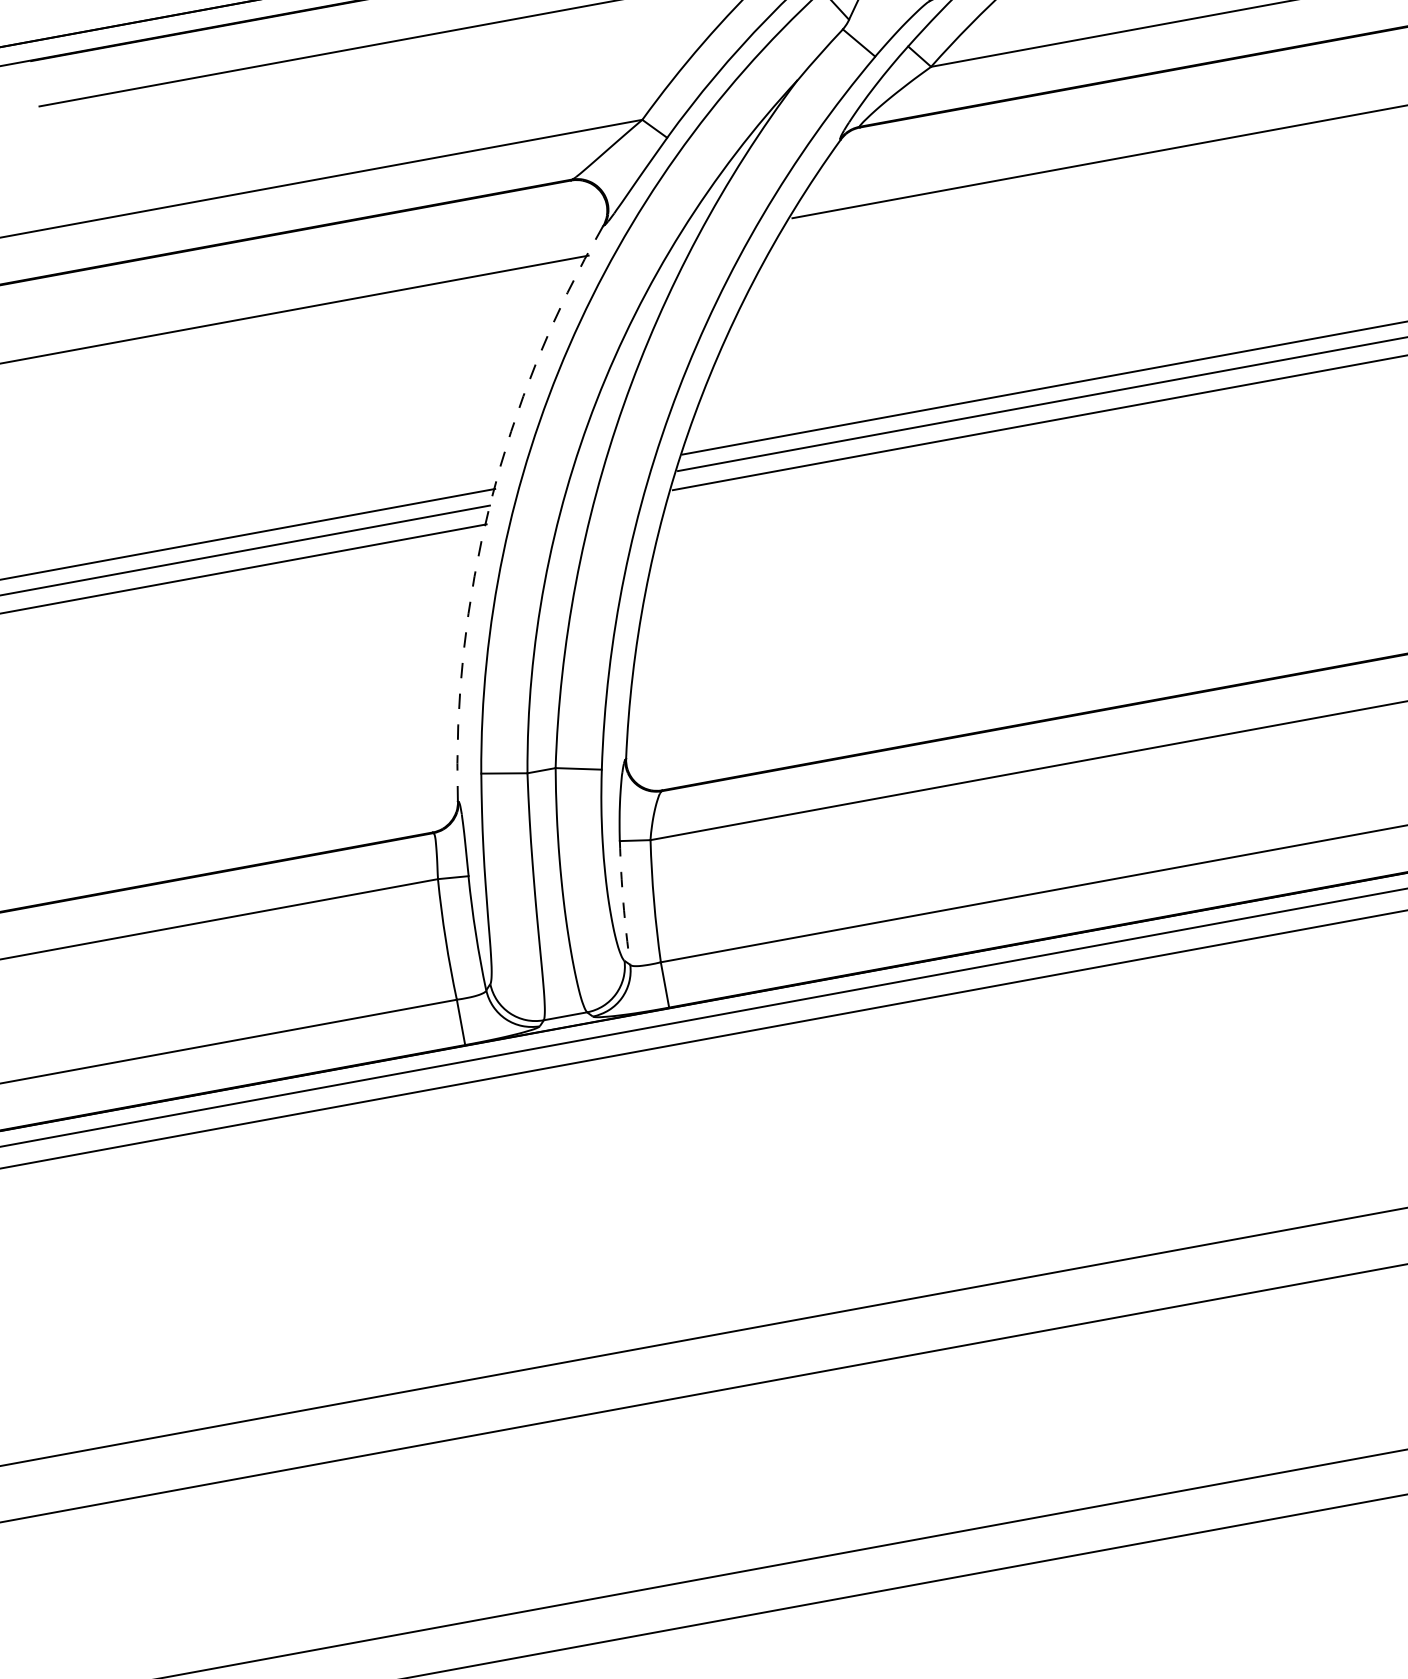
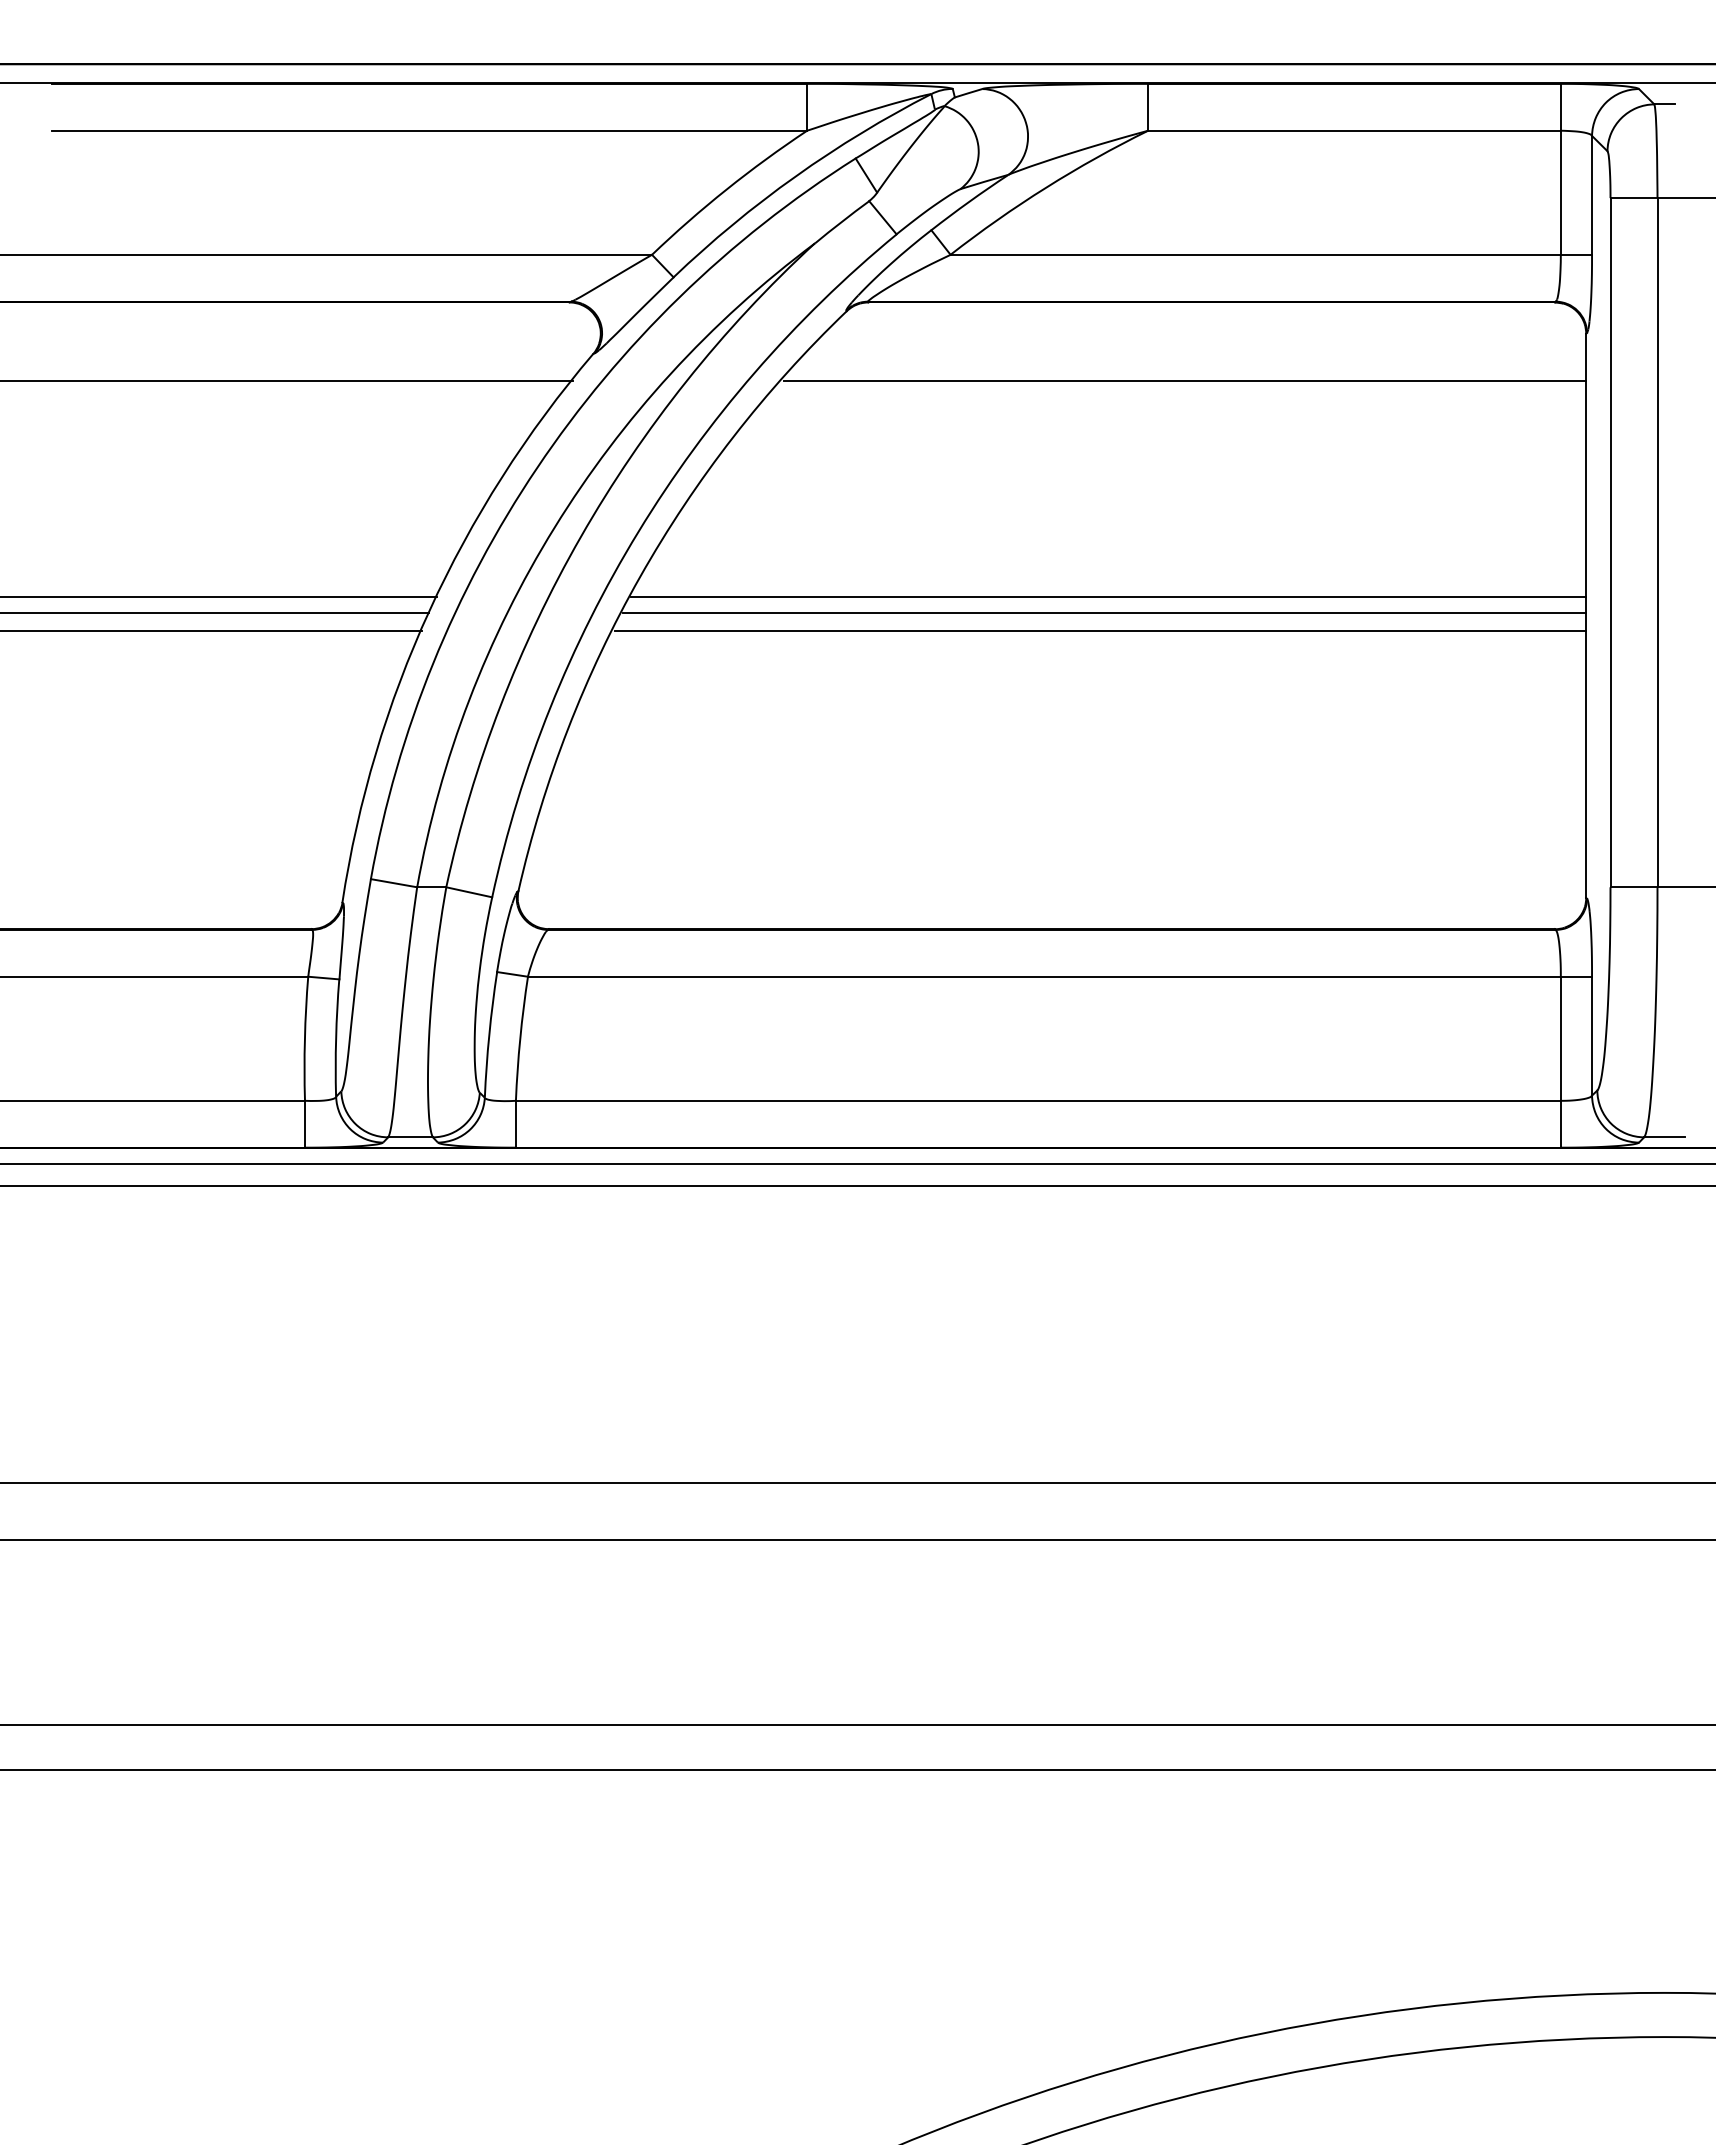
arc: (490, 503) -> (429, 610), dashed -> solid
arc: (623, 902) -> (489, 1034), dashed -> solid

